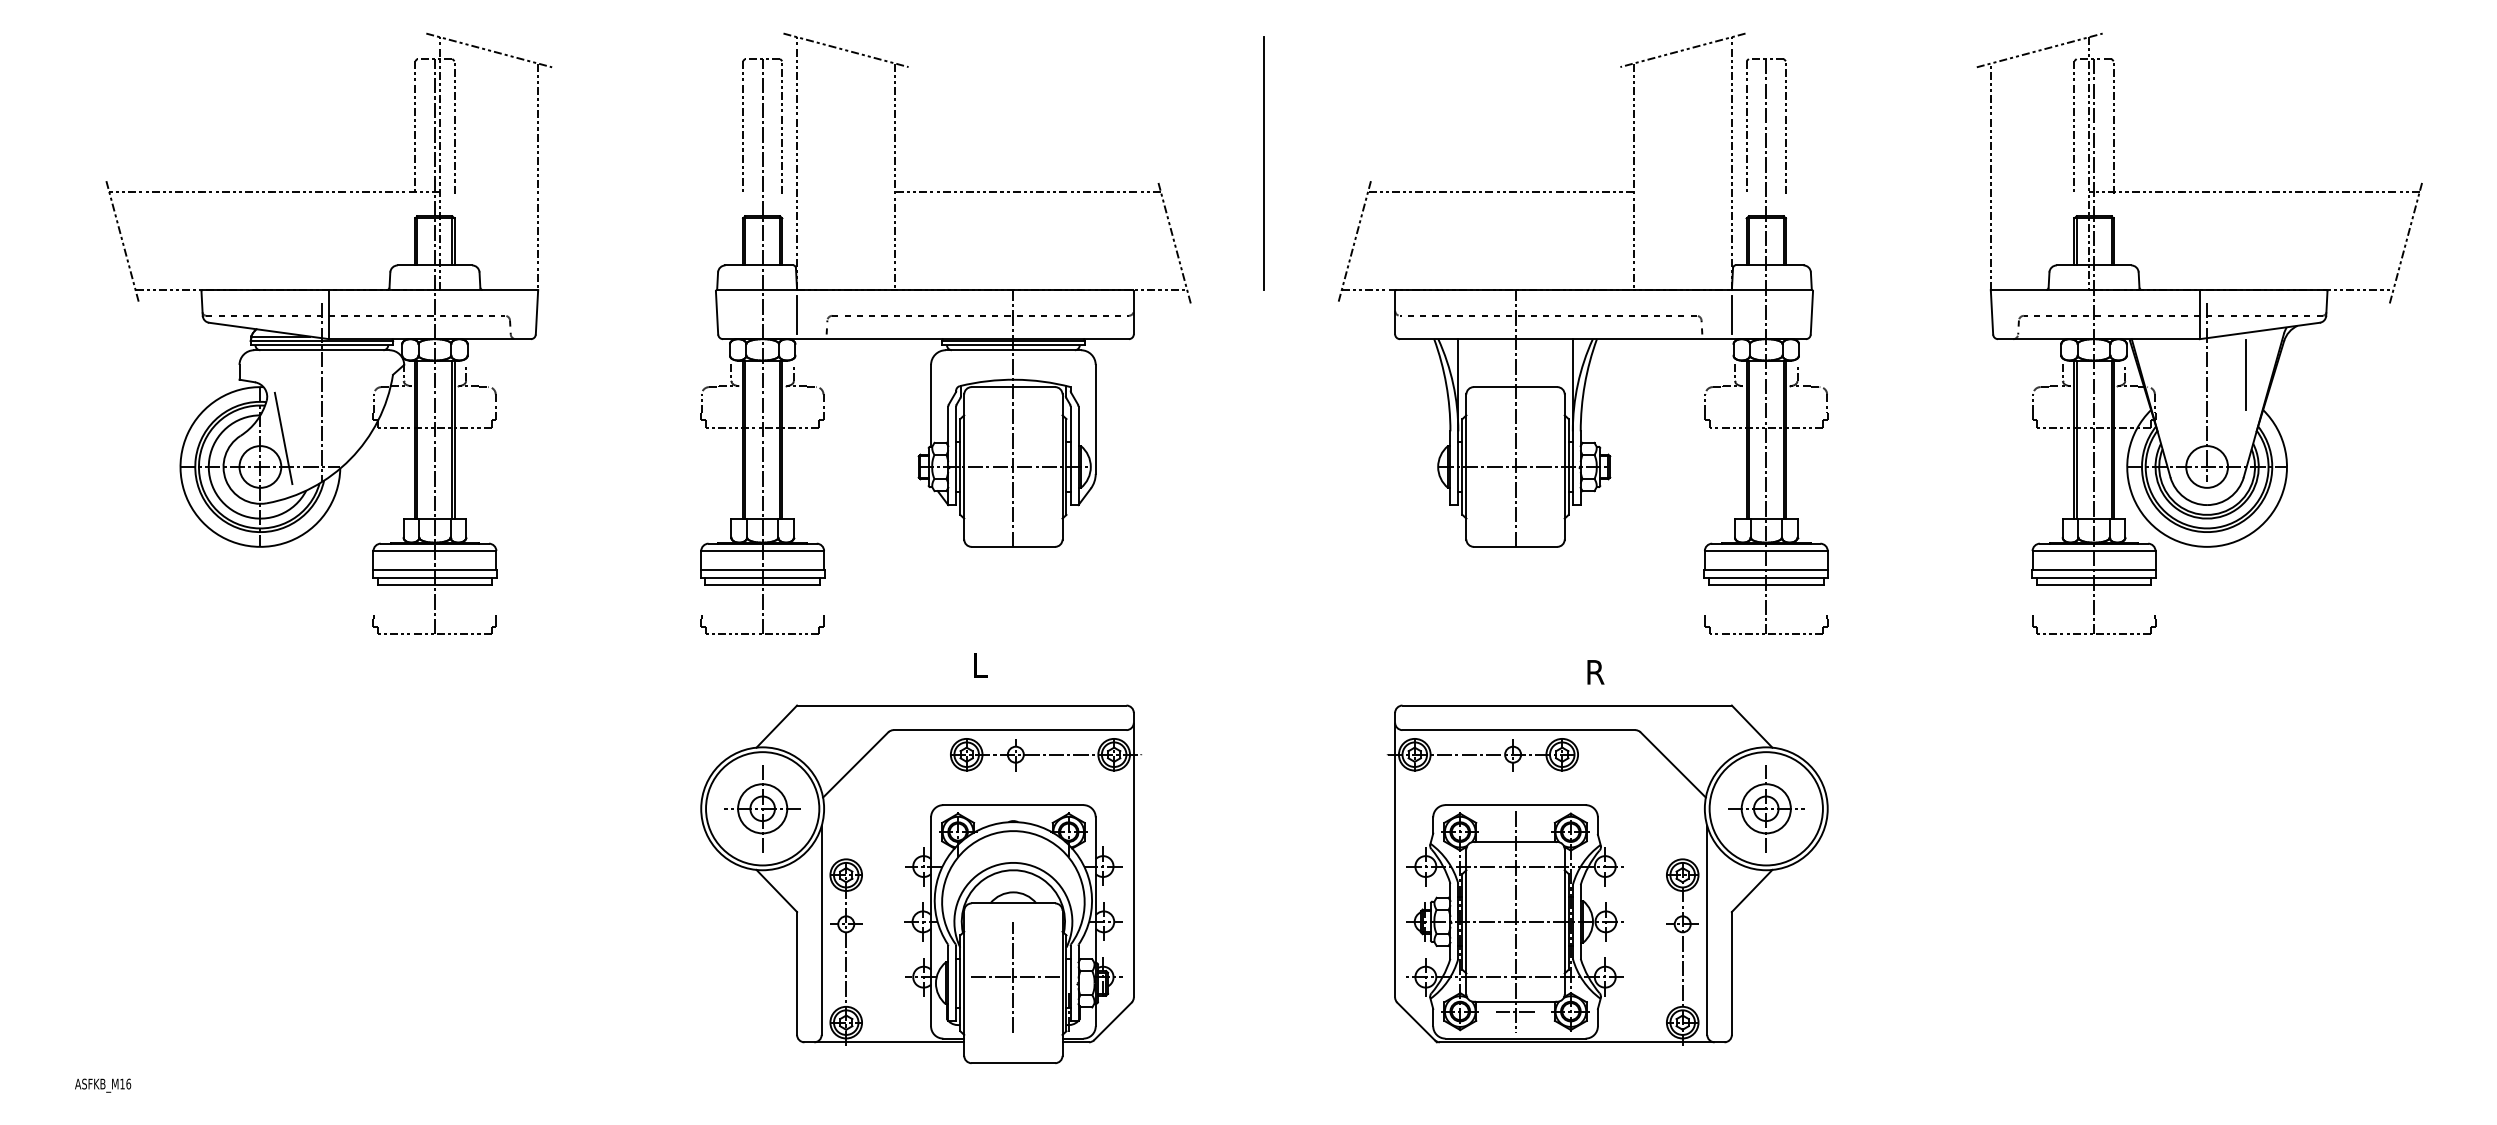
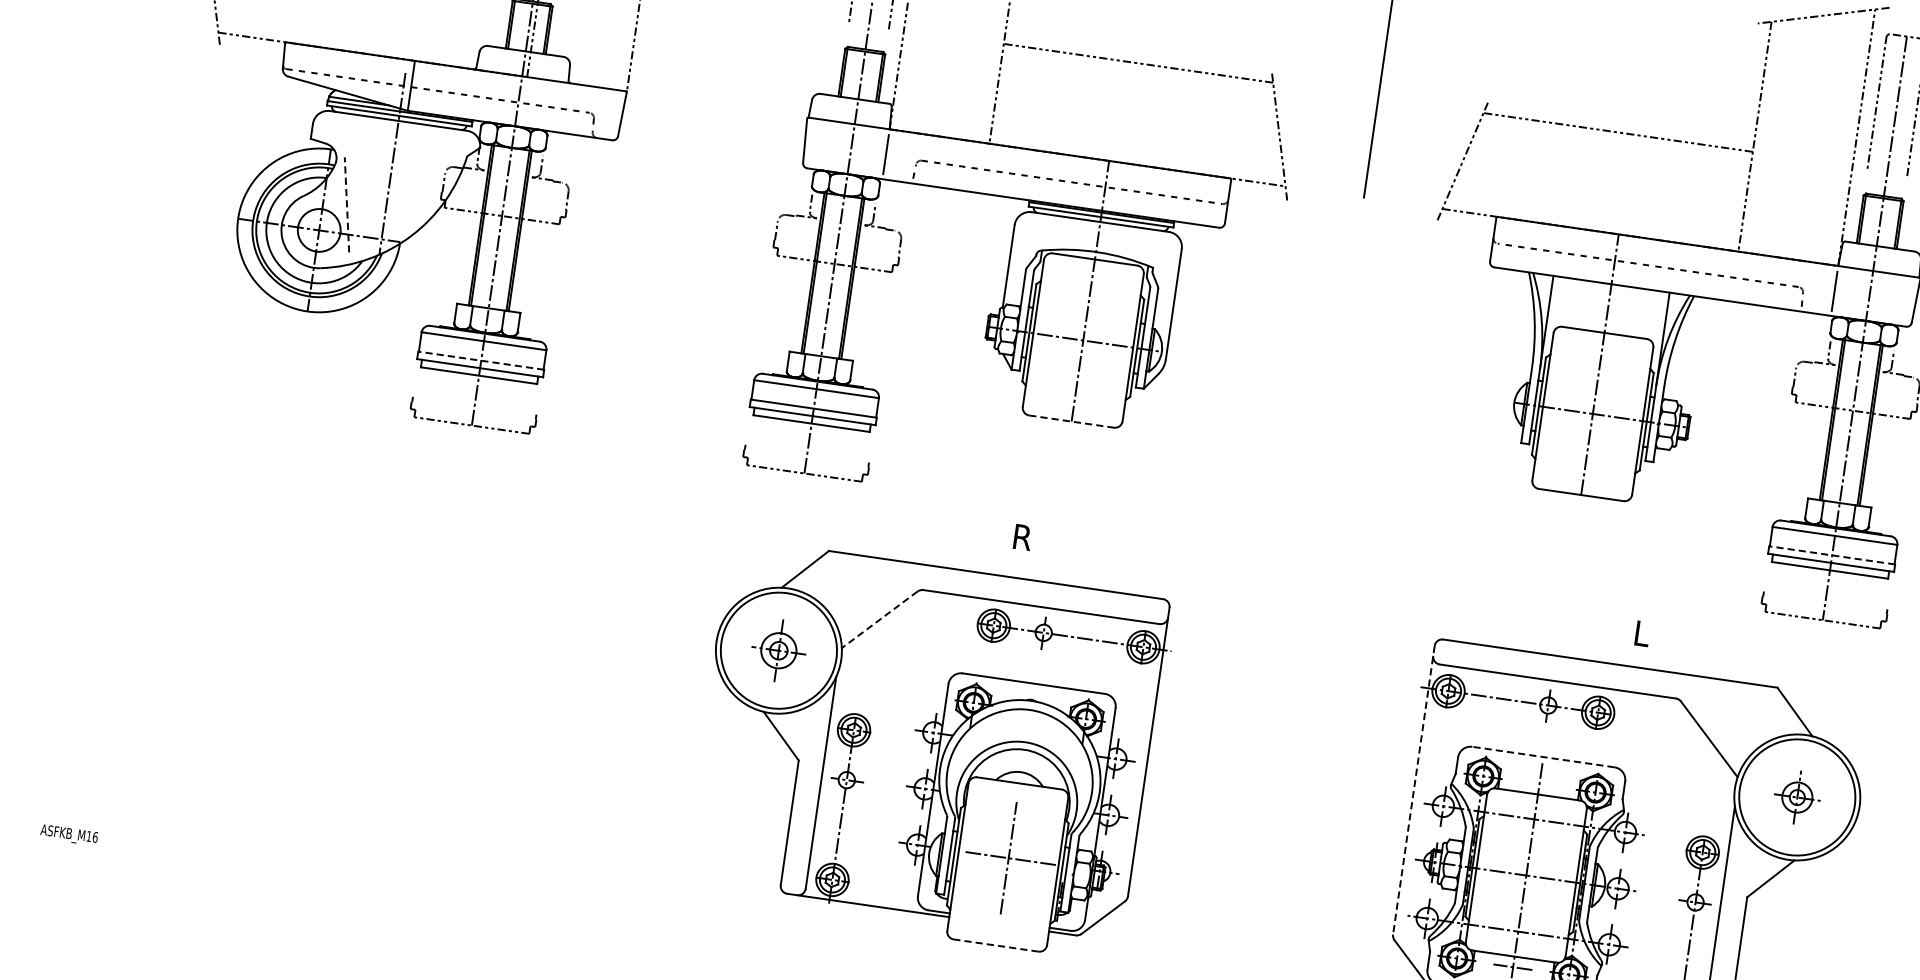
line: (283, 437) -> (346, 203), solid -> dashed
line: (1013, 546) -> (1071, 421), solid -> dashed
line: (434, 570) -> (480, 360), solid -> dashed
line: (1765, 570) -> (1831, 555), solid -> dashed
text: (982, 665) -> (1022, 537), L -> R
text: (1595, 672) -> (1643, 634), R -> L
line: (855, 765) -> (879, 620), solid -> dashed
line: (1515, 805) -> (1543, 757), solid -> dashed
part: (762, 808) -> (778, 650), size x0.7
part: (1766, 808) -> (1797, 797), size x0.6
line: (1395, 855) -> (1414, 790), solid -> dashed
line: (1013, 1063) -> (996, 945), solid -> dashed

